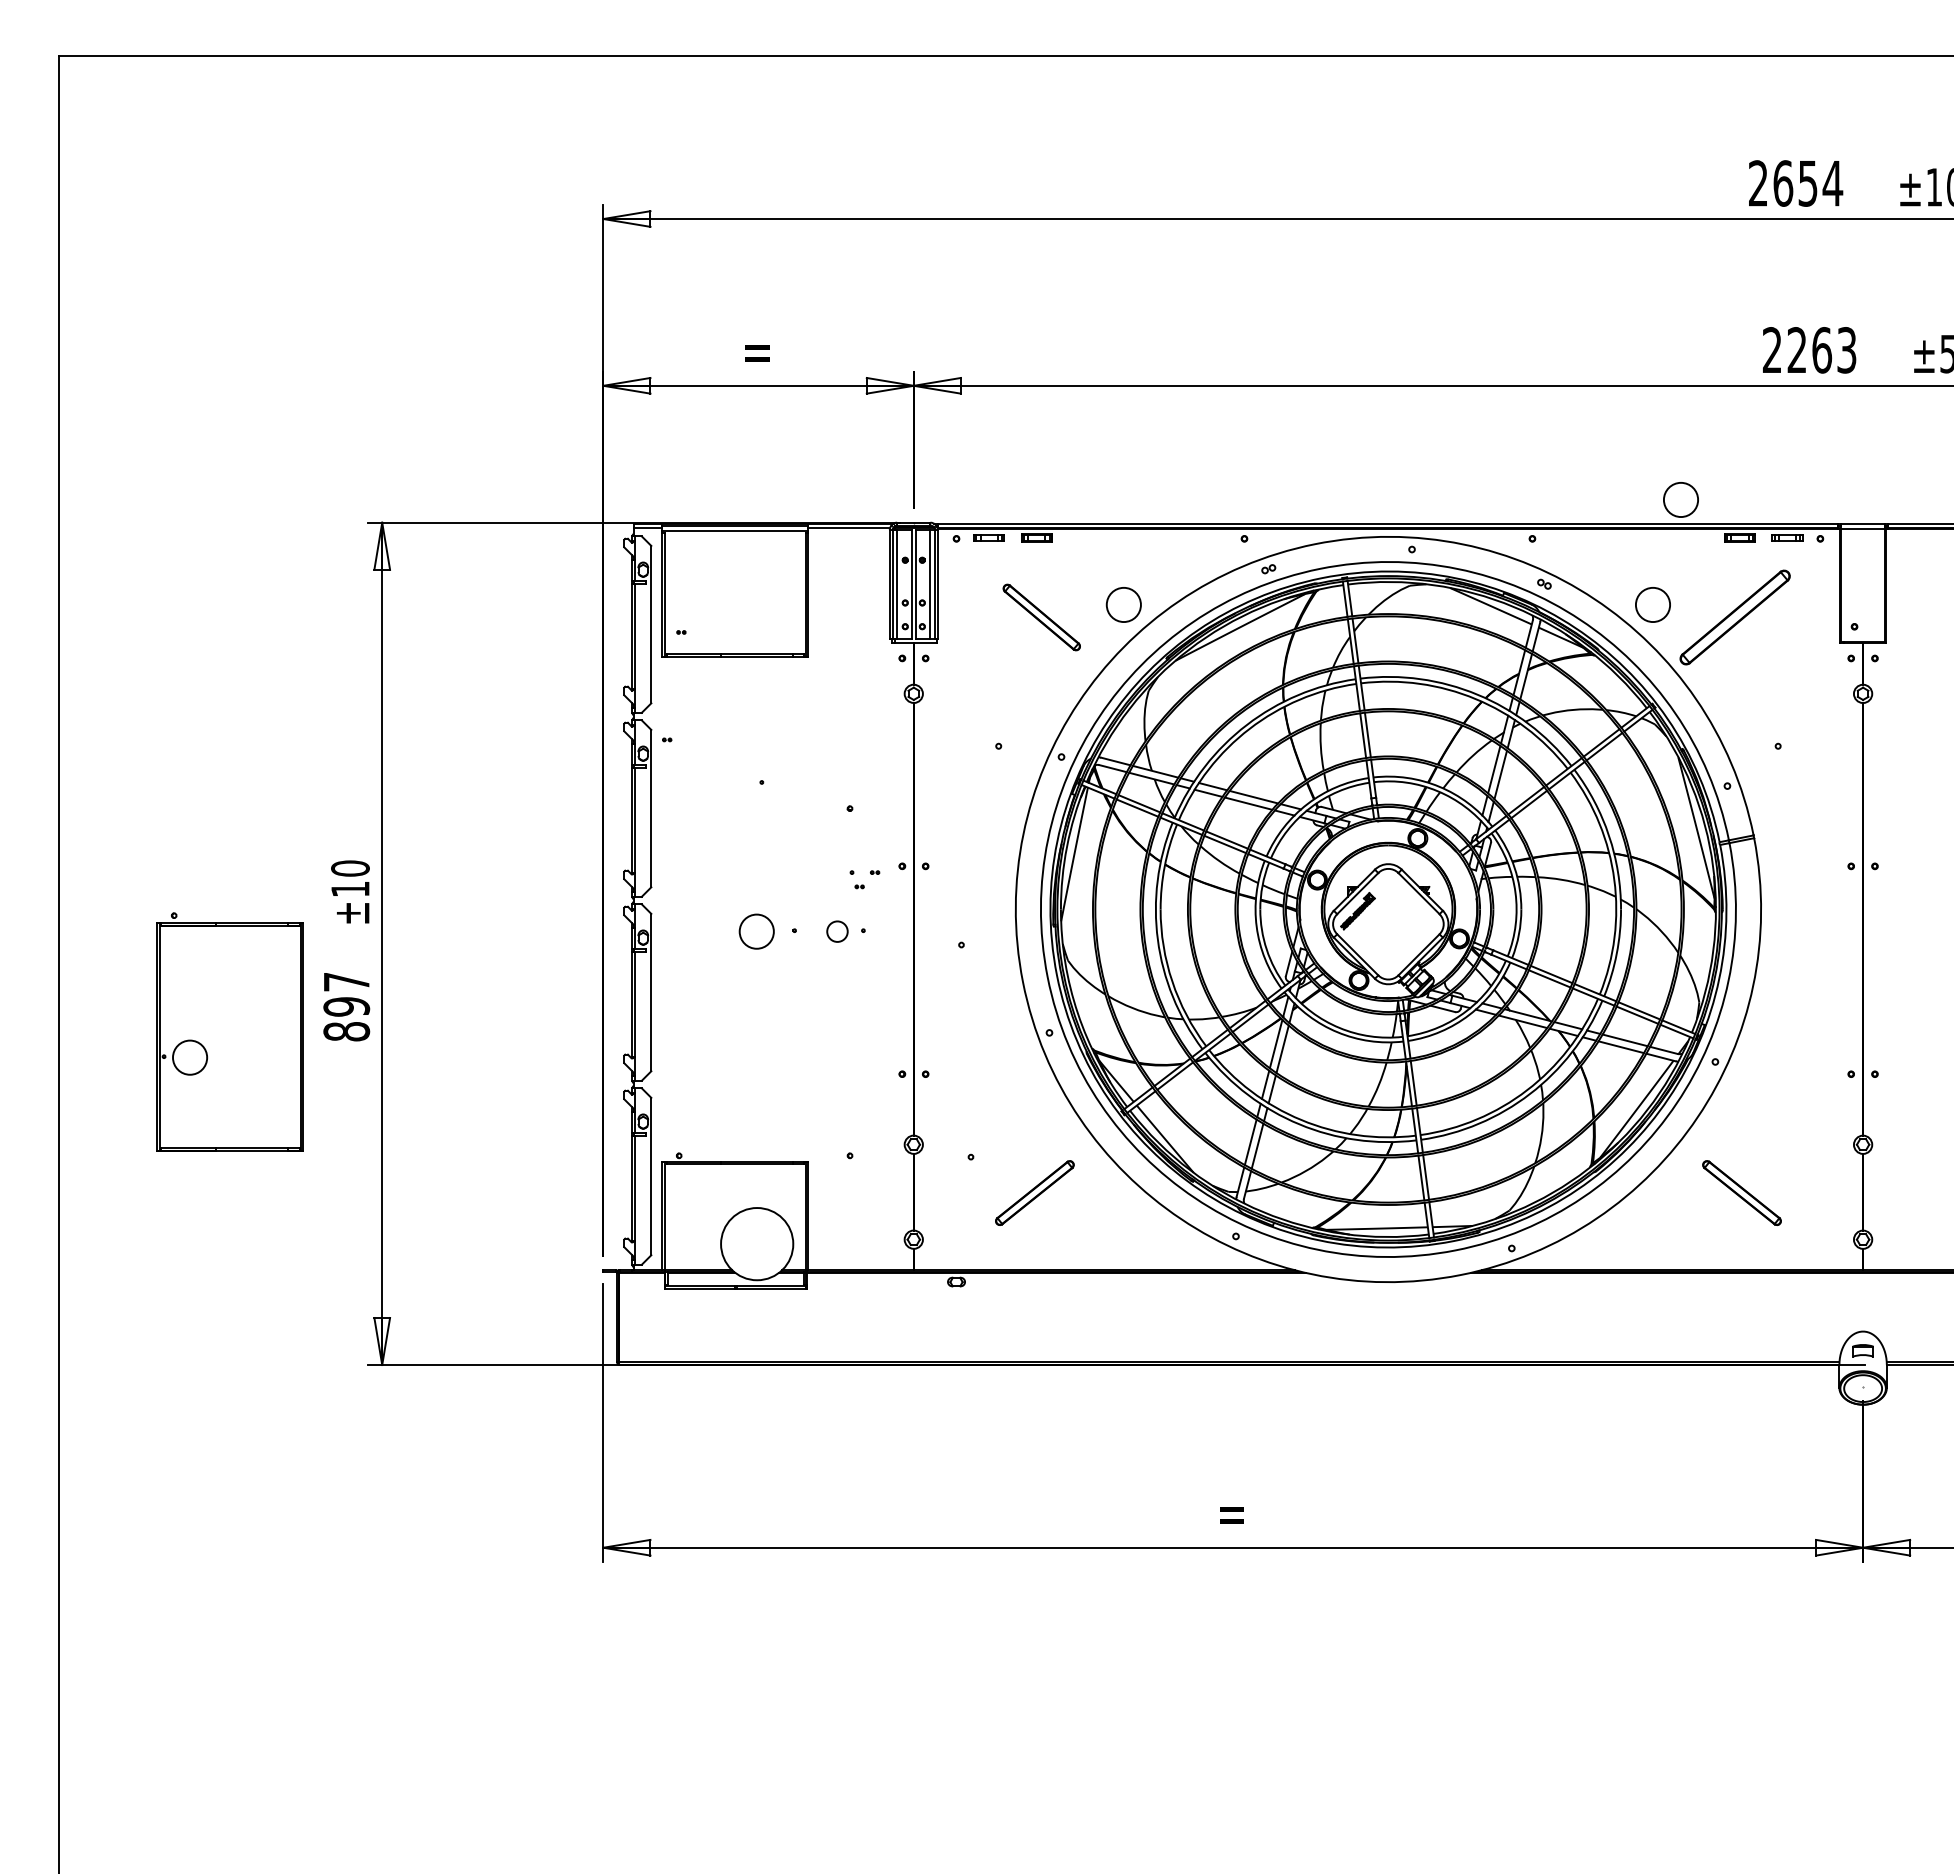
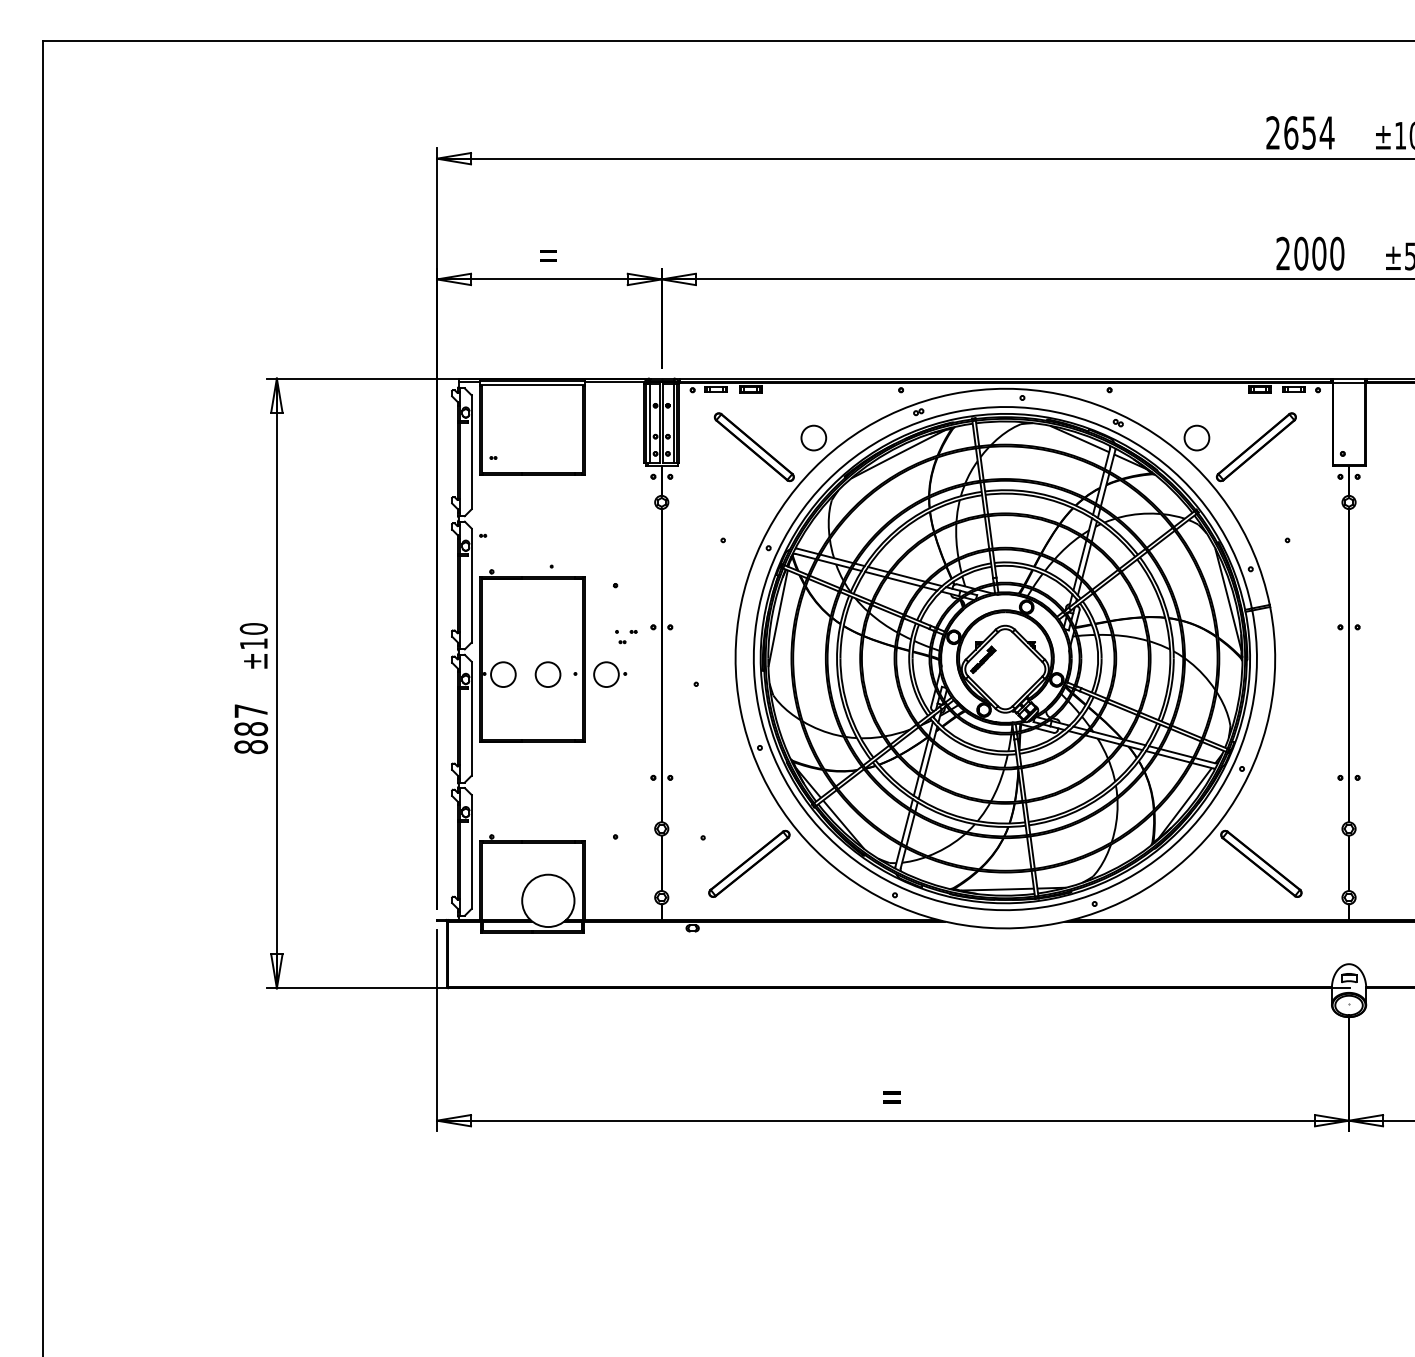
text: (1821, 350) -> (1318, 253), 2263 -> 2000
circle: (1680, 499) -> (1216, 361), removed
part: (1041, 617) -> (754, 447), size x1.43
circle: (837, 931) -> (606, 674), size x1.67
text: (346, 1006) -> (251, 728), 897 -> 887
part: (229, 1031) -> (531, 655), moved
part: (1034, 1192) -> (749, 863), size x1.43
part: (1741, 1192) -> (1260, 863), size x1.43

